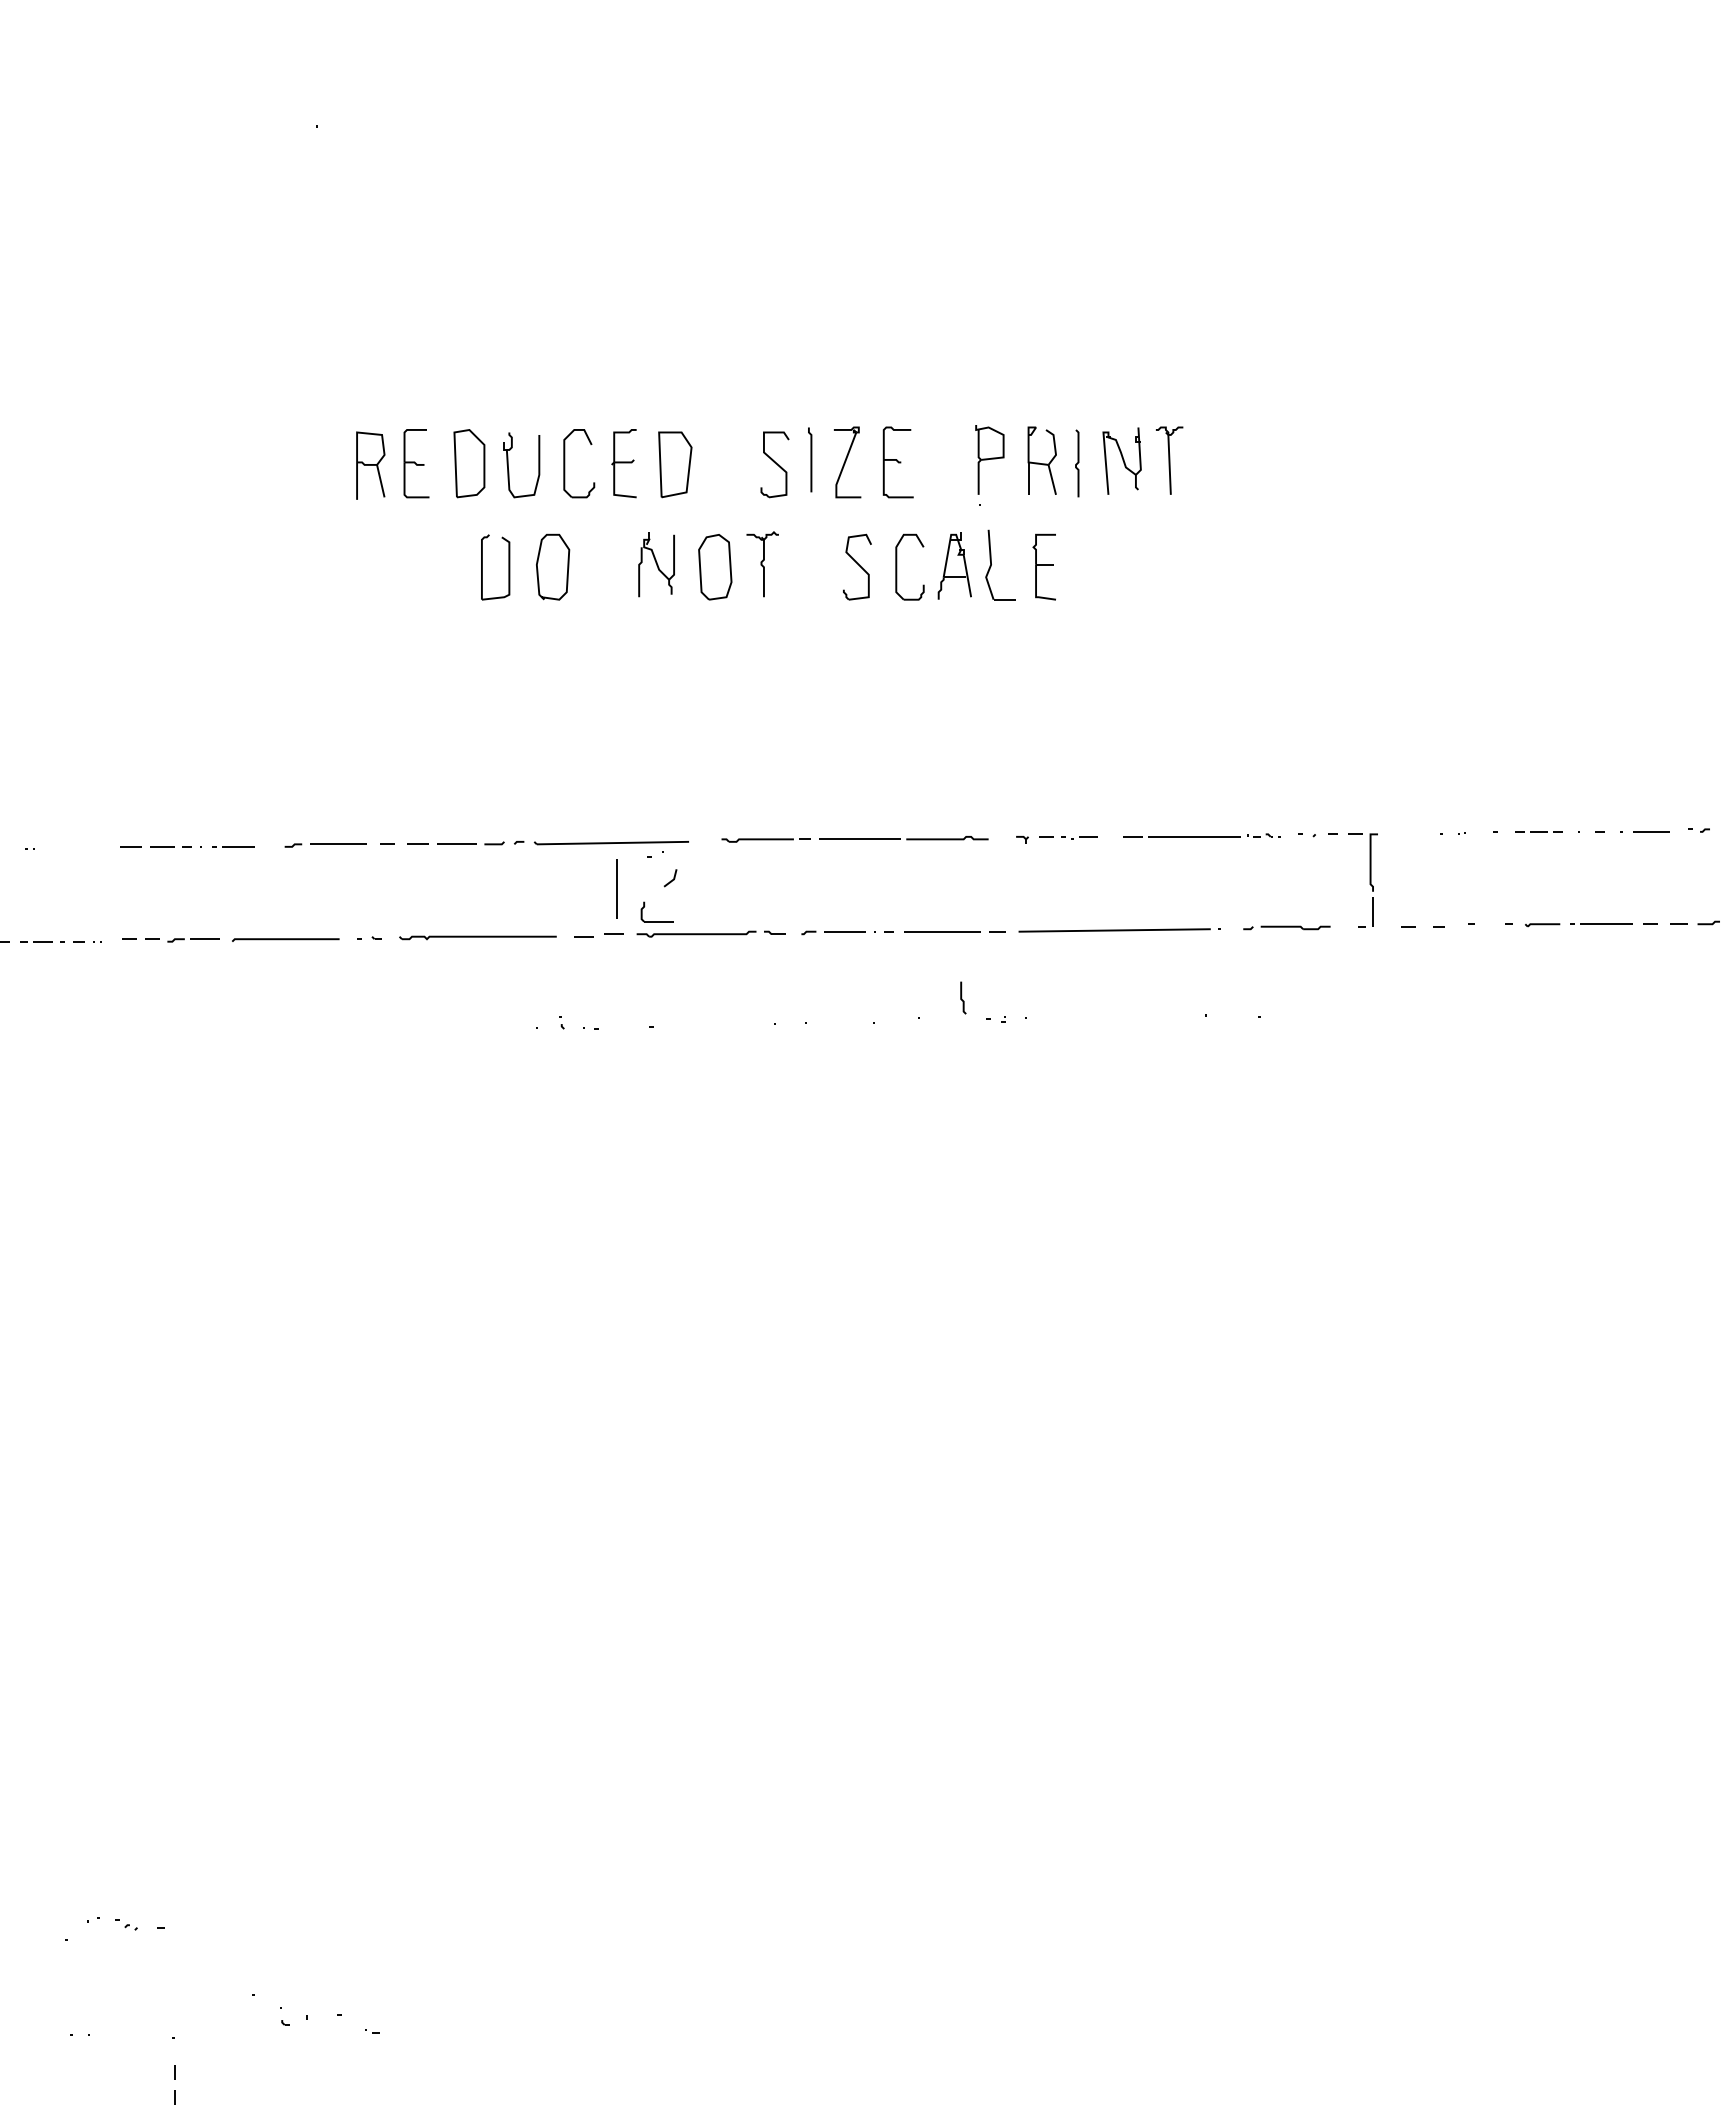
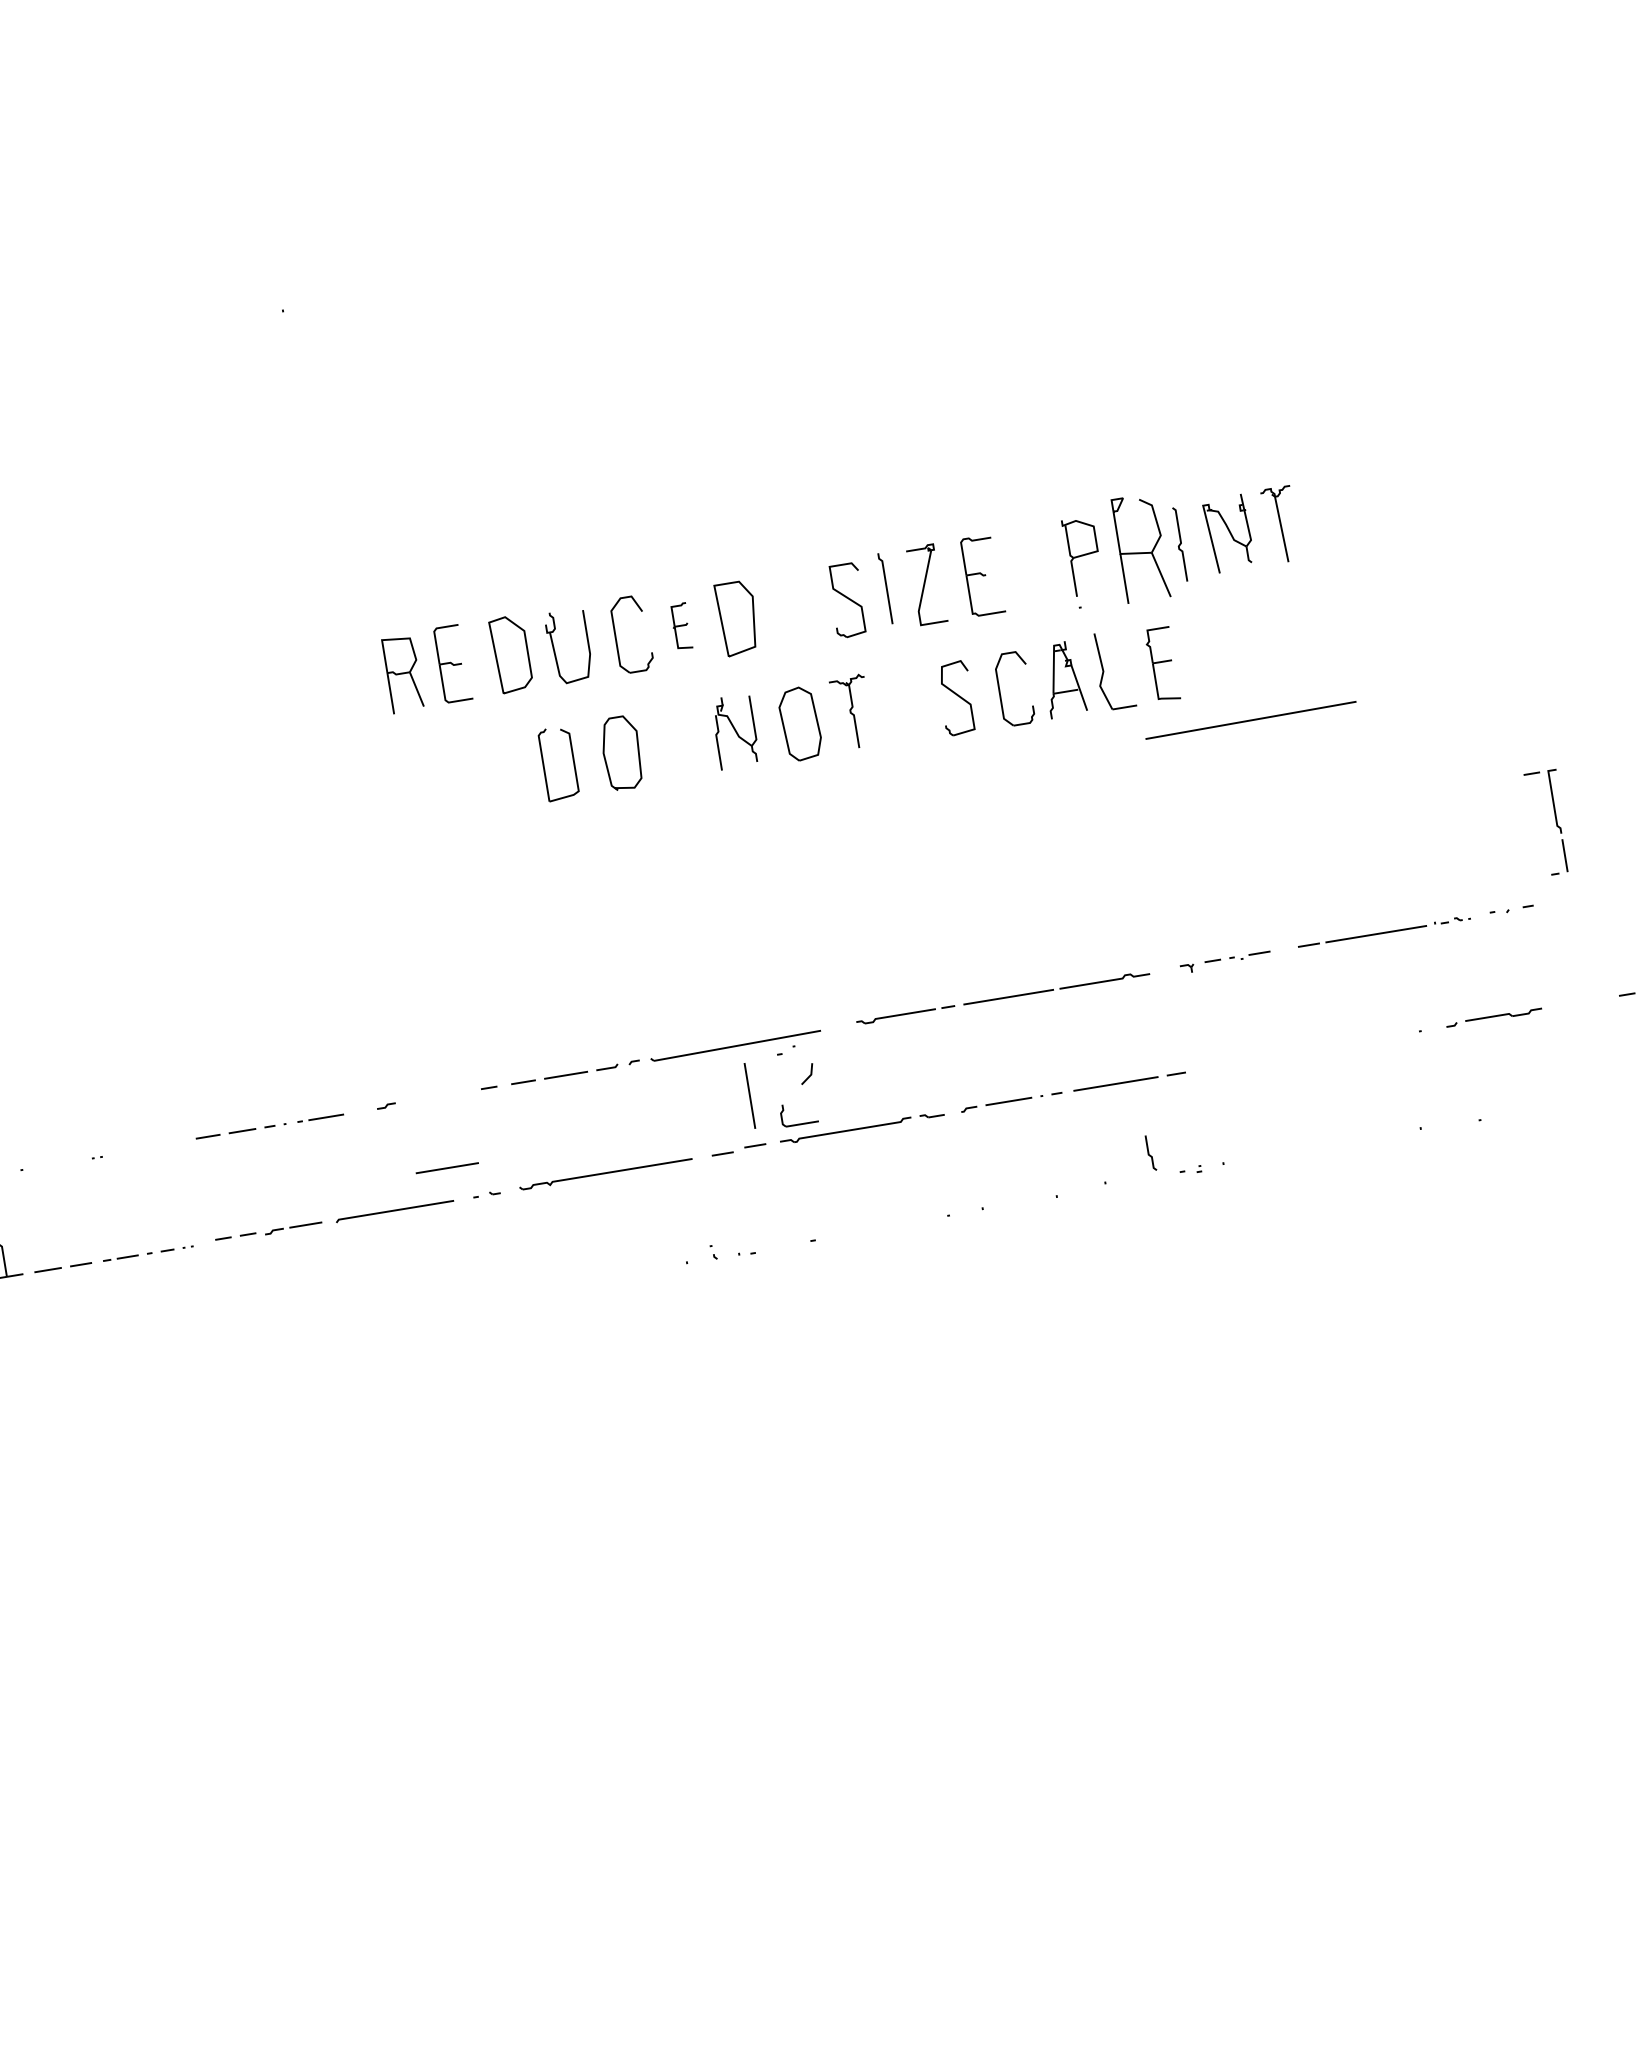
part: (1041, 460) -> (1140, 547), size x1.4
part: (623, 463) -> (680, 626), size x0.6
line: (338, 843) -> (447, 1167), moved
part: (1369, 880) -> (1555, 821), moved
line: (1114, 930) -> (1250, 720), moved

